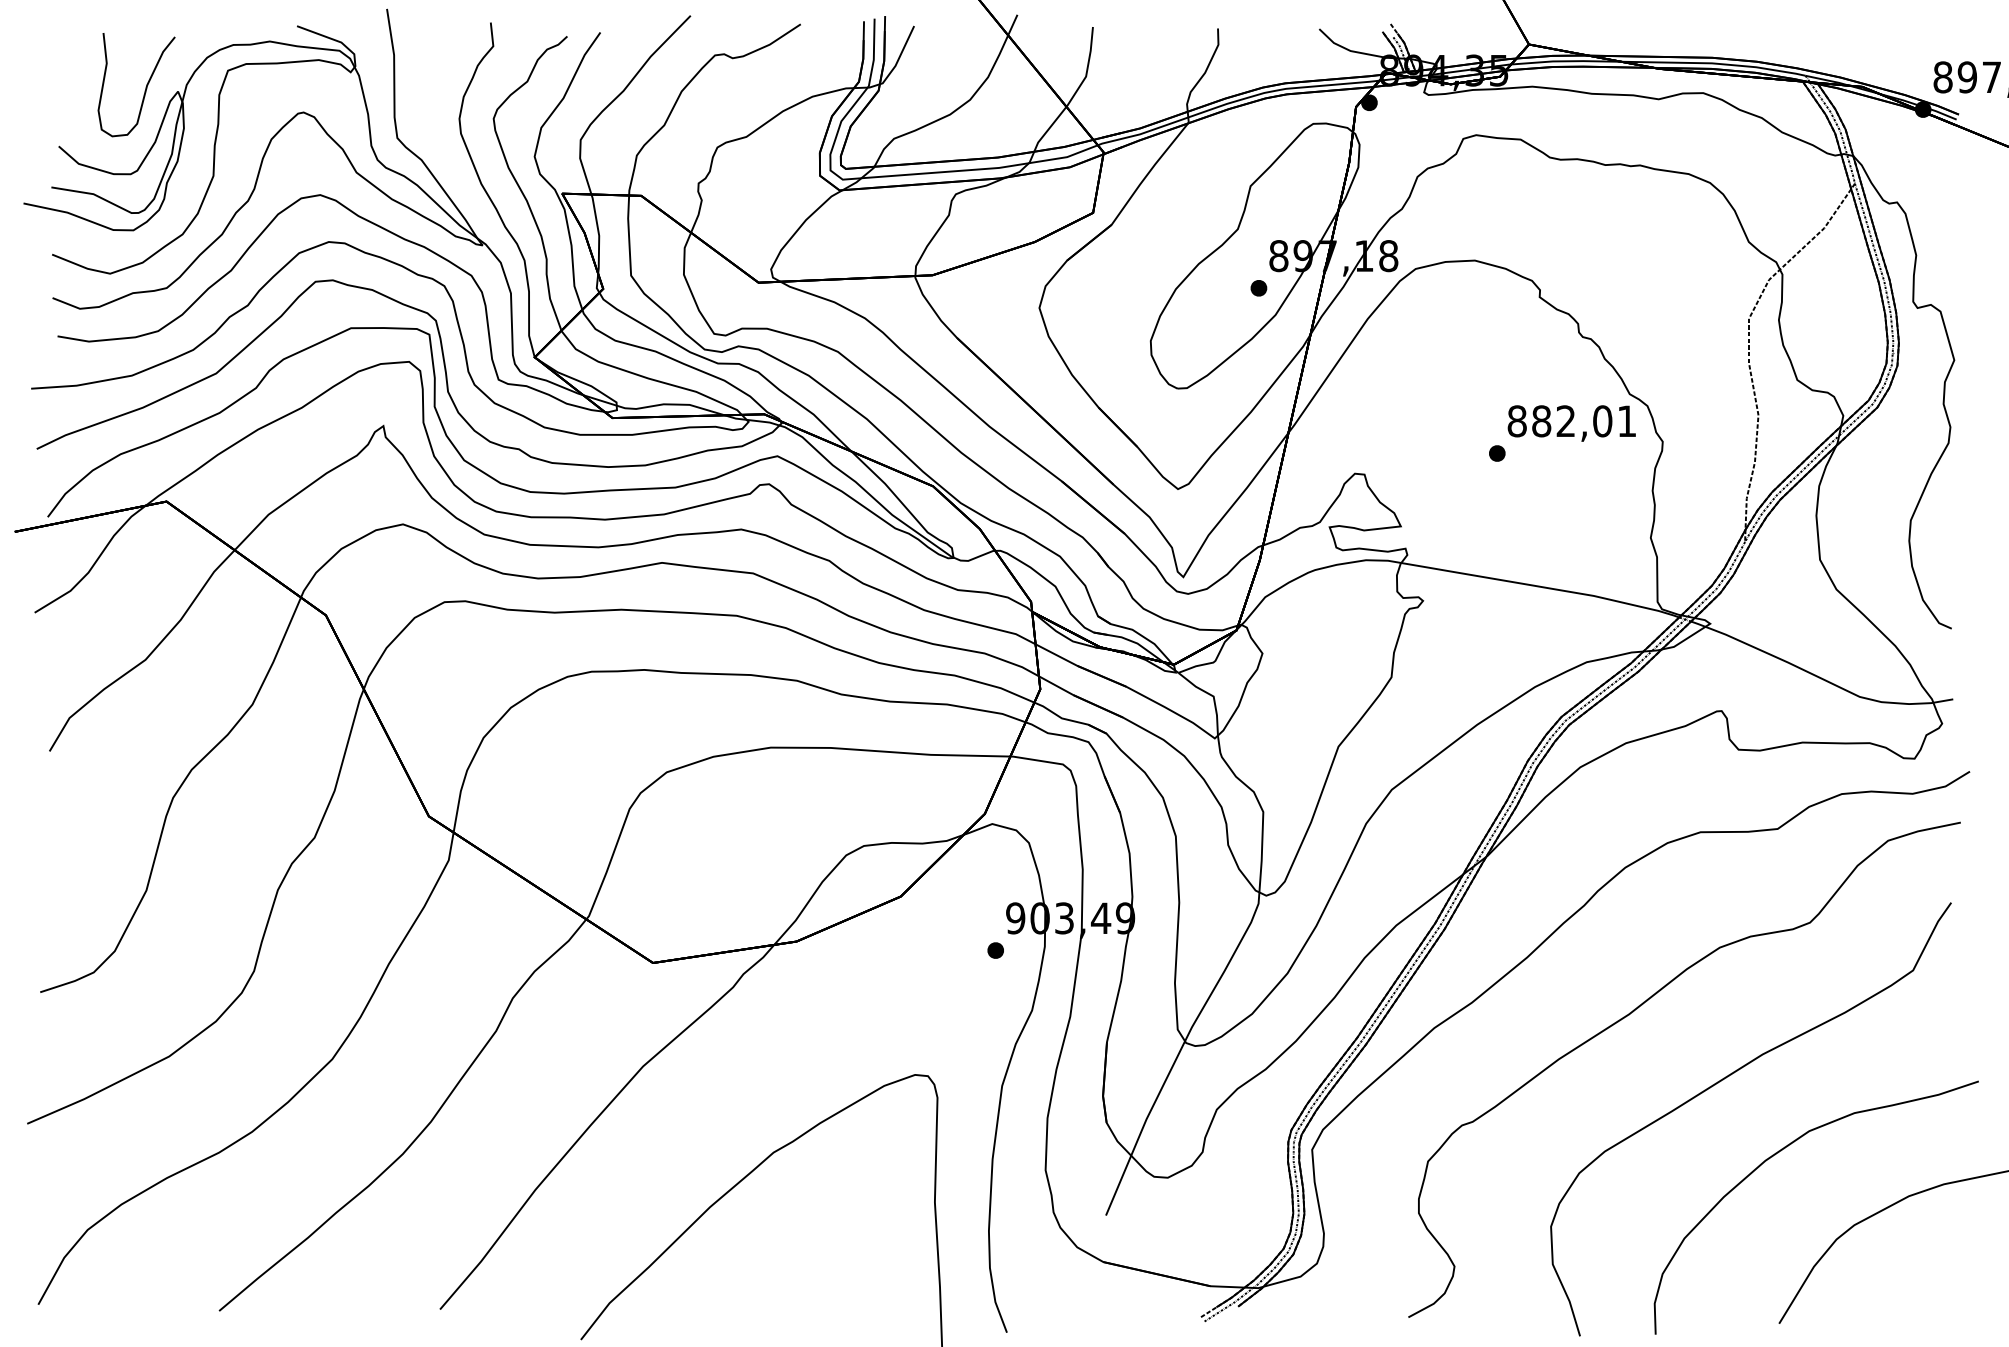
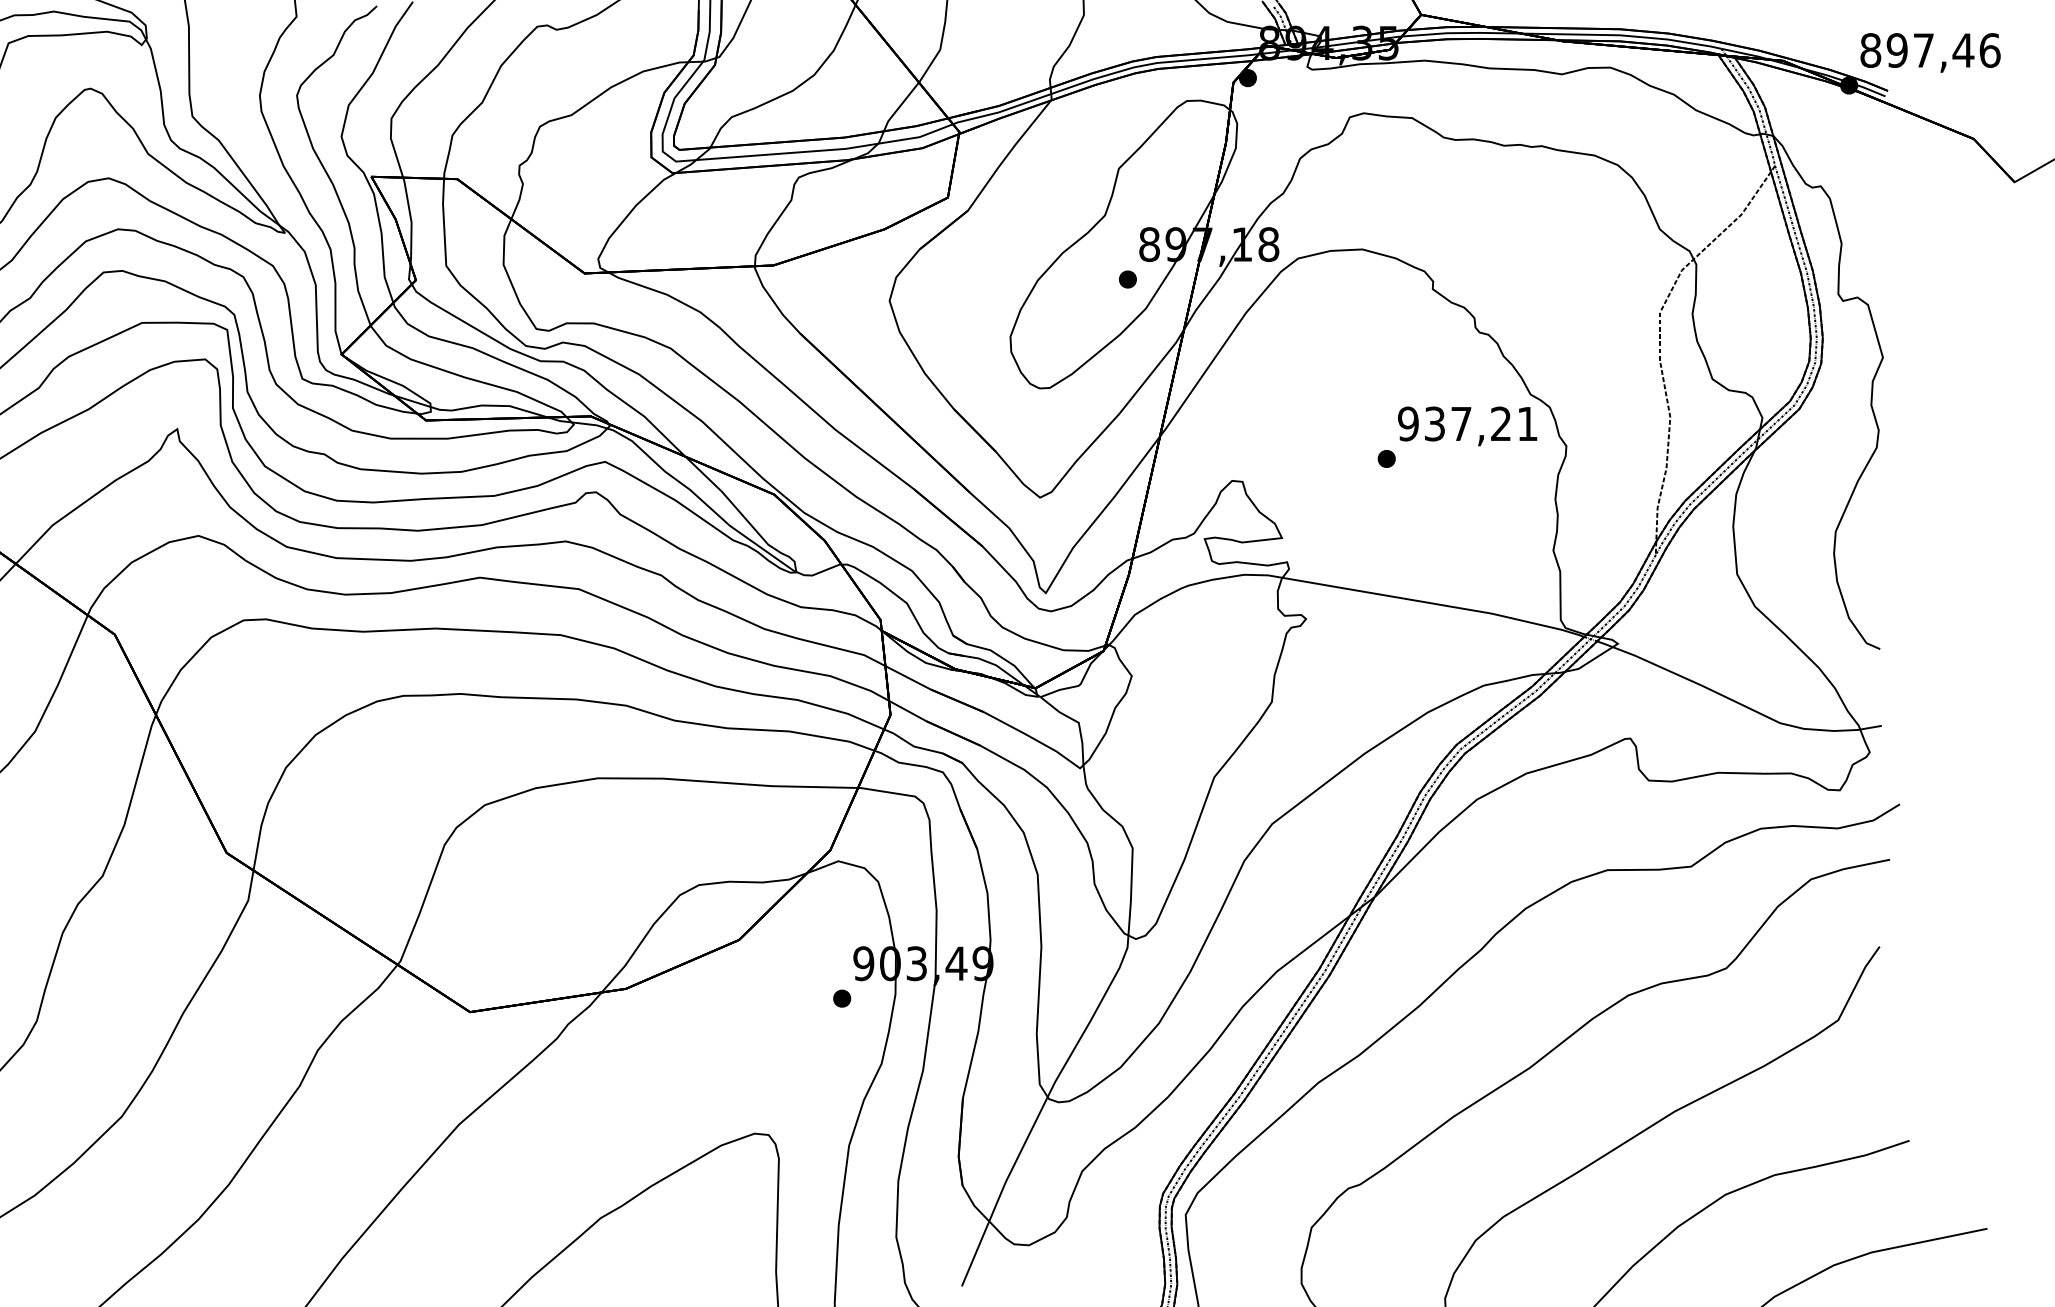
text: (1559, 421) -> (1454, 424), 882,01 -> 937,21

